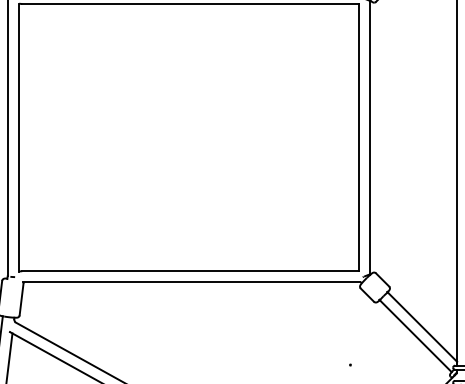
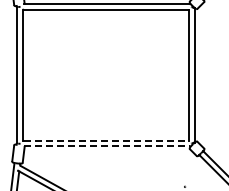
line: (190, 270) -> (106, 140), solid -> dashed
line: (192, 282) -> (107, 146), solid -> dashed

